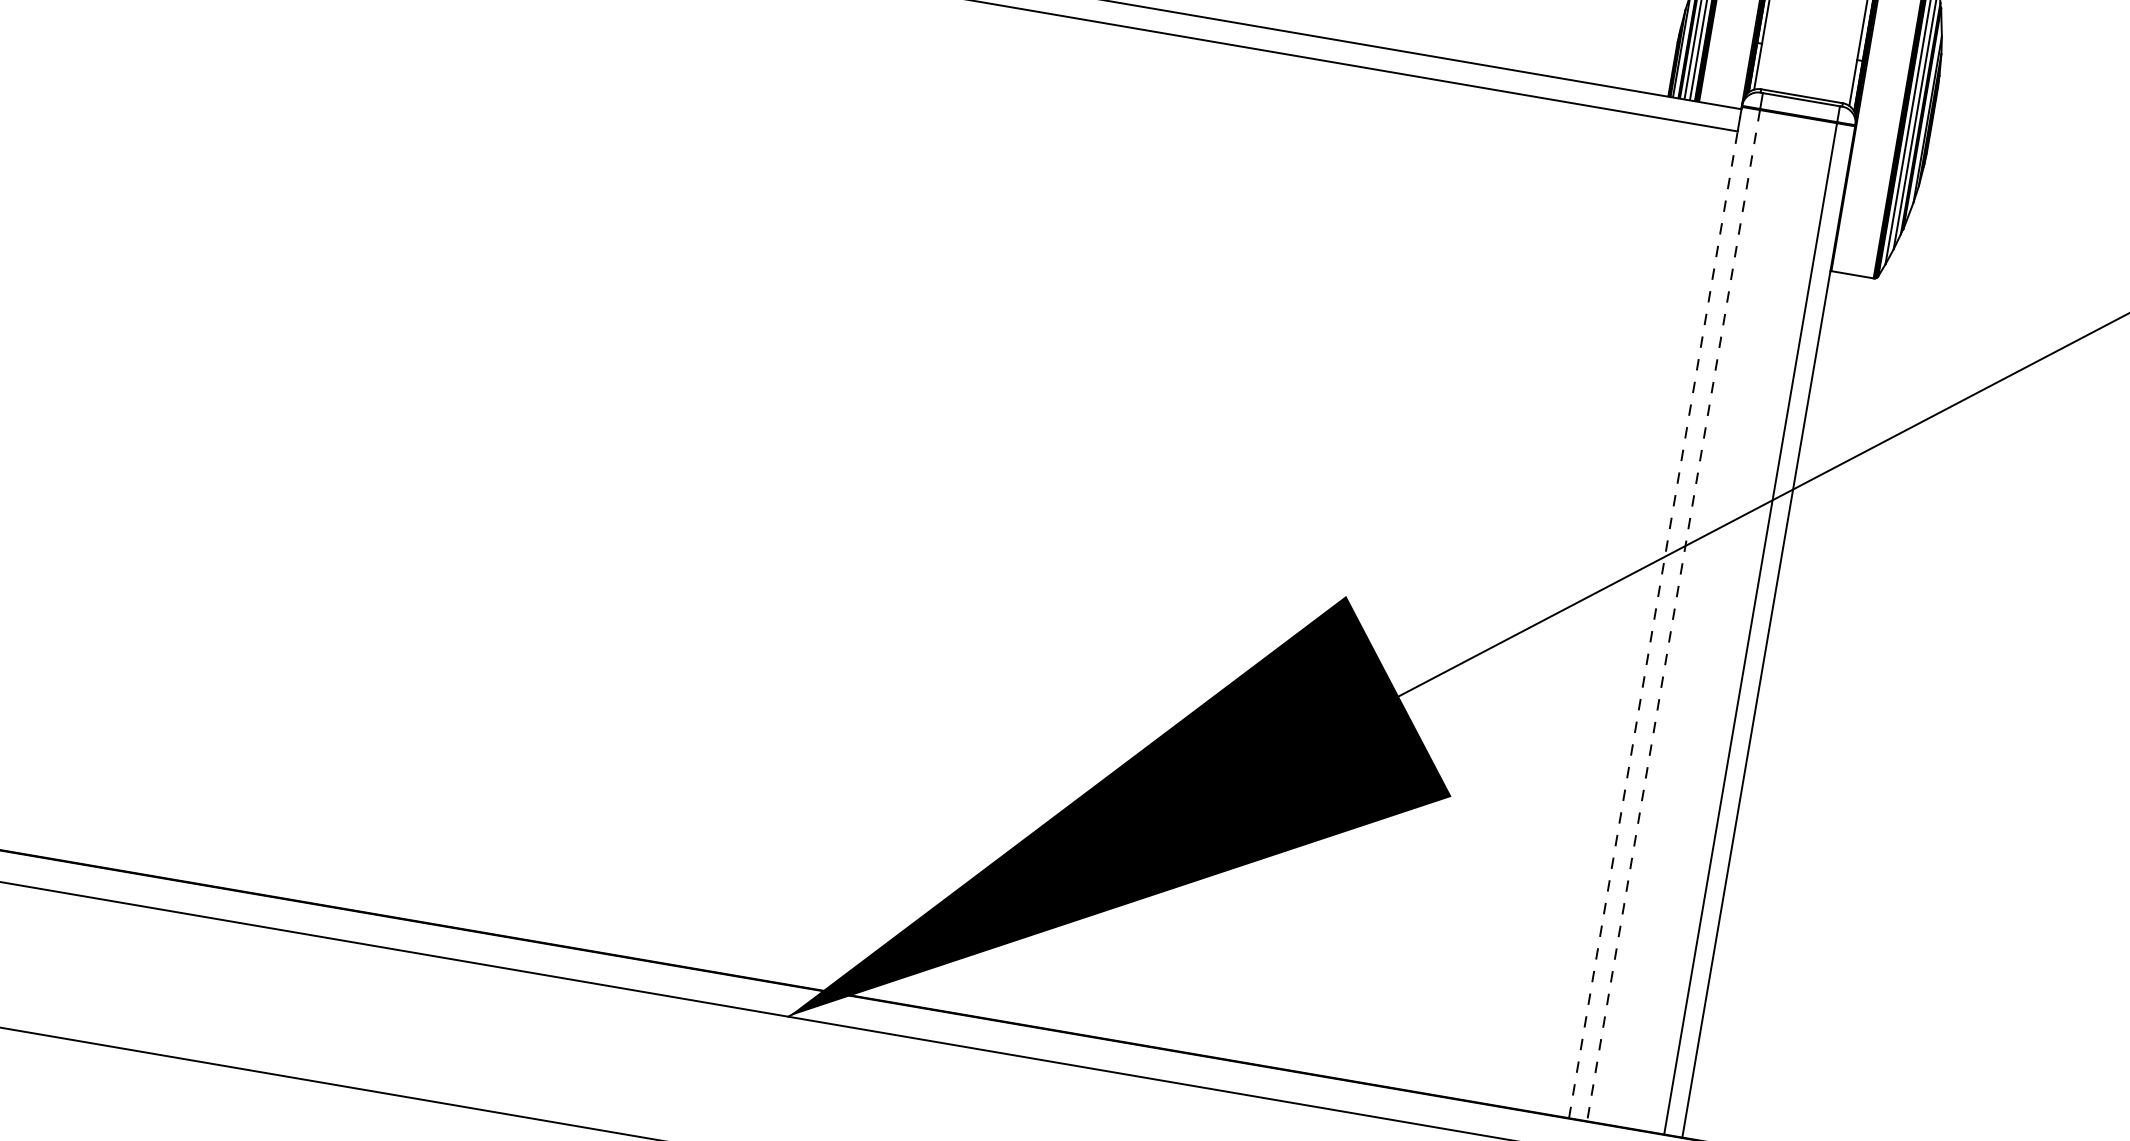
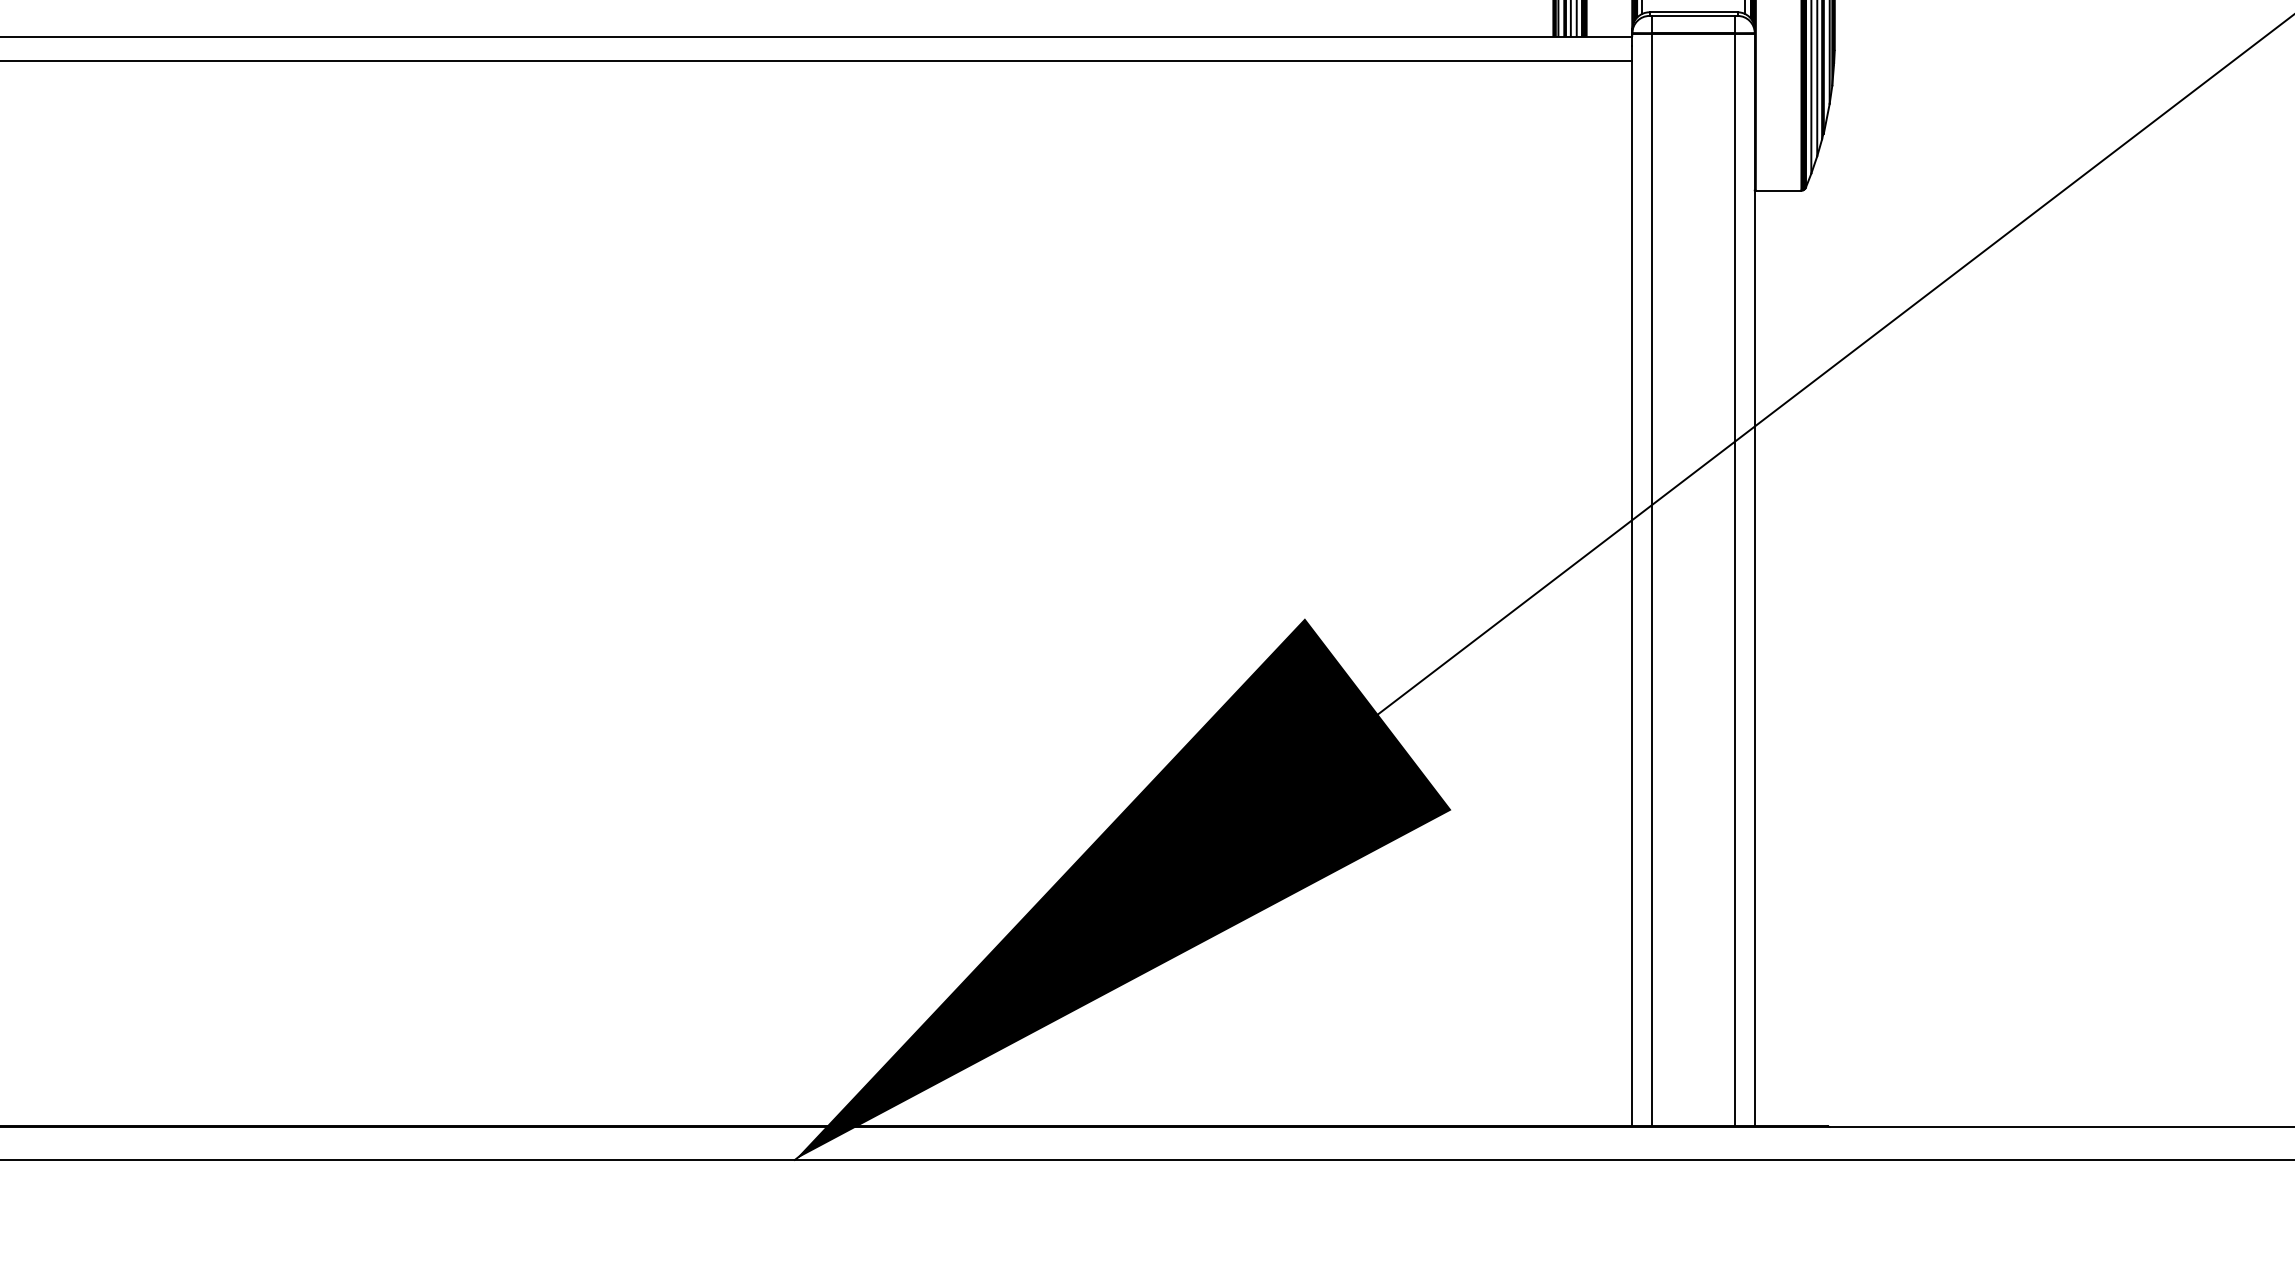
line: (1674, 615) -> (1652, 580), dashed -> solid
line: (1653, 624) -> (1632, 593), dashed -> solid

